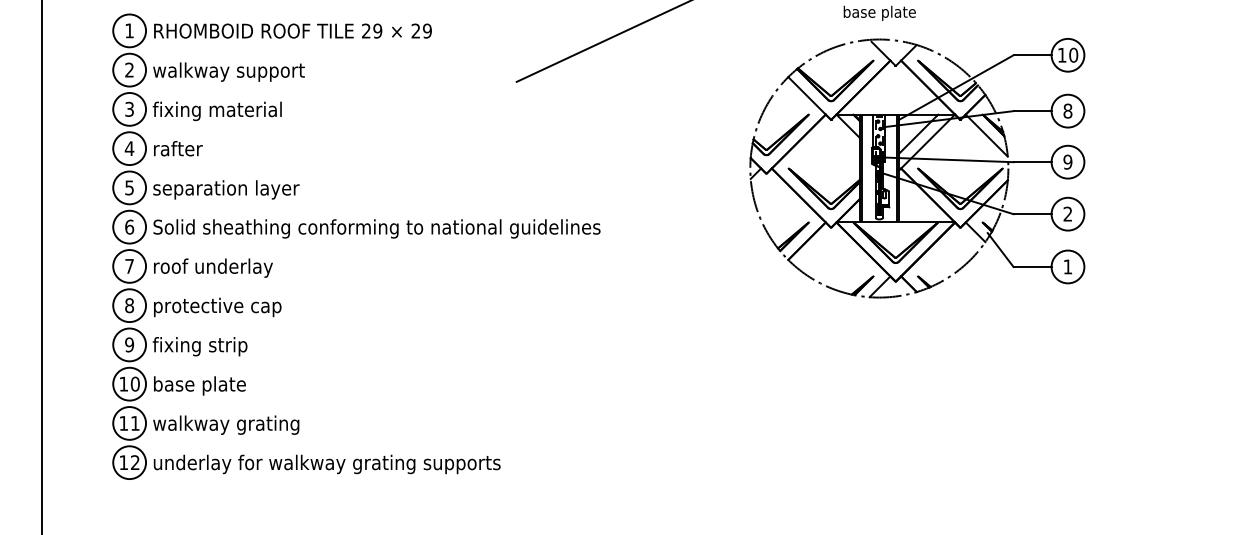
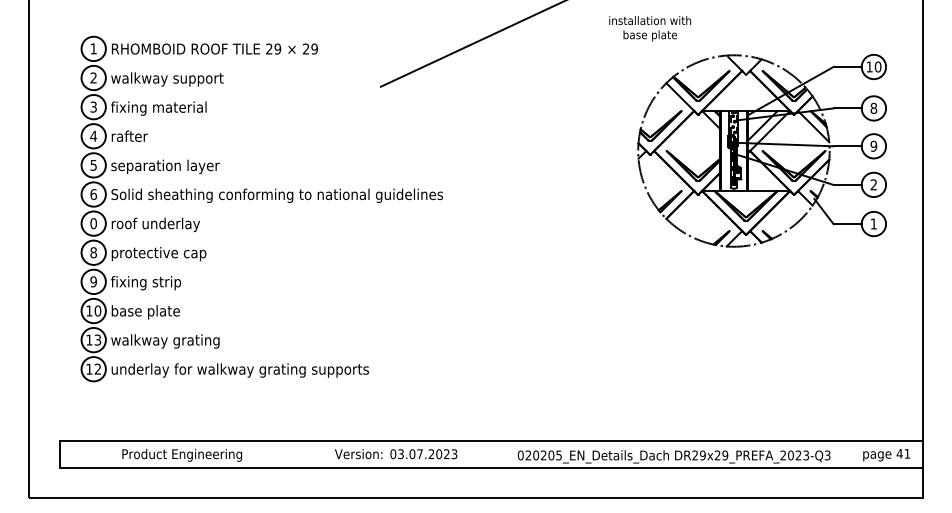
part: (916, 167) -> (761, 150), moved
text: (129, 266) -> (93, 223), 7 -> 0
text: (134, 422) -> (97, 339), 11 -> 13

